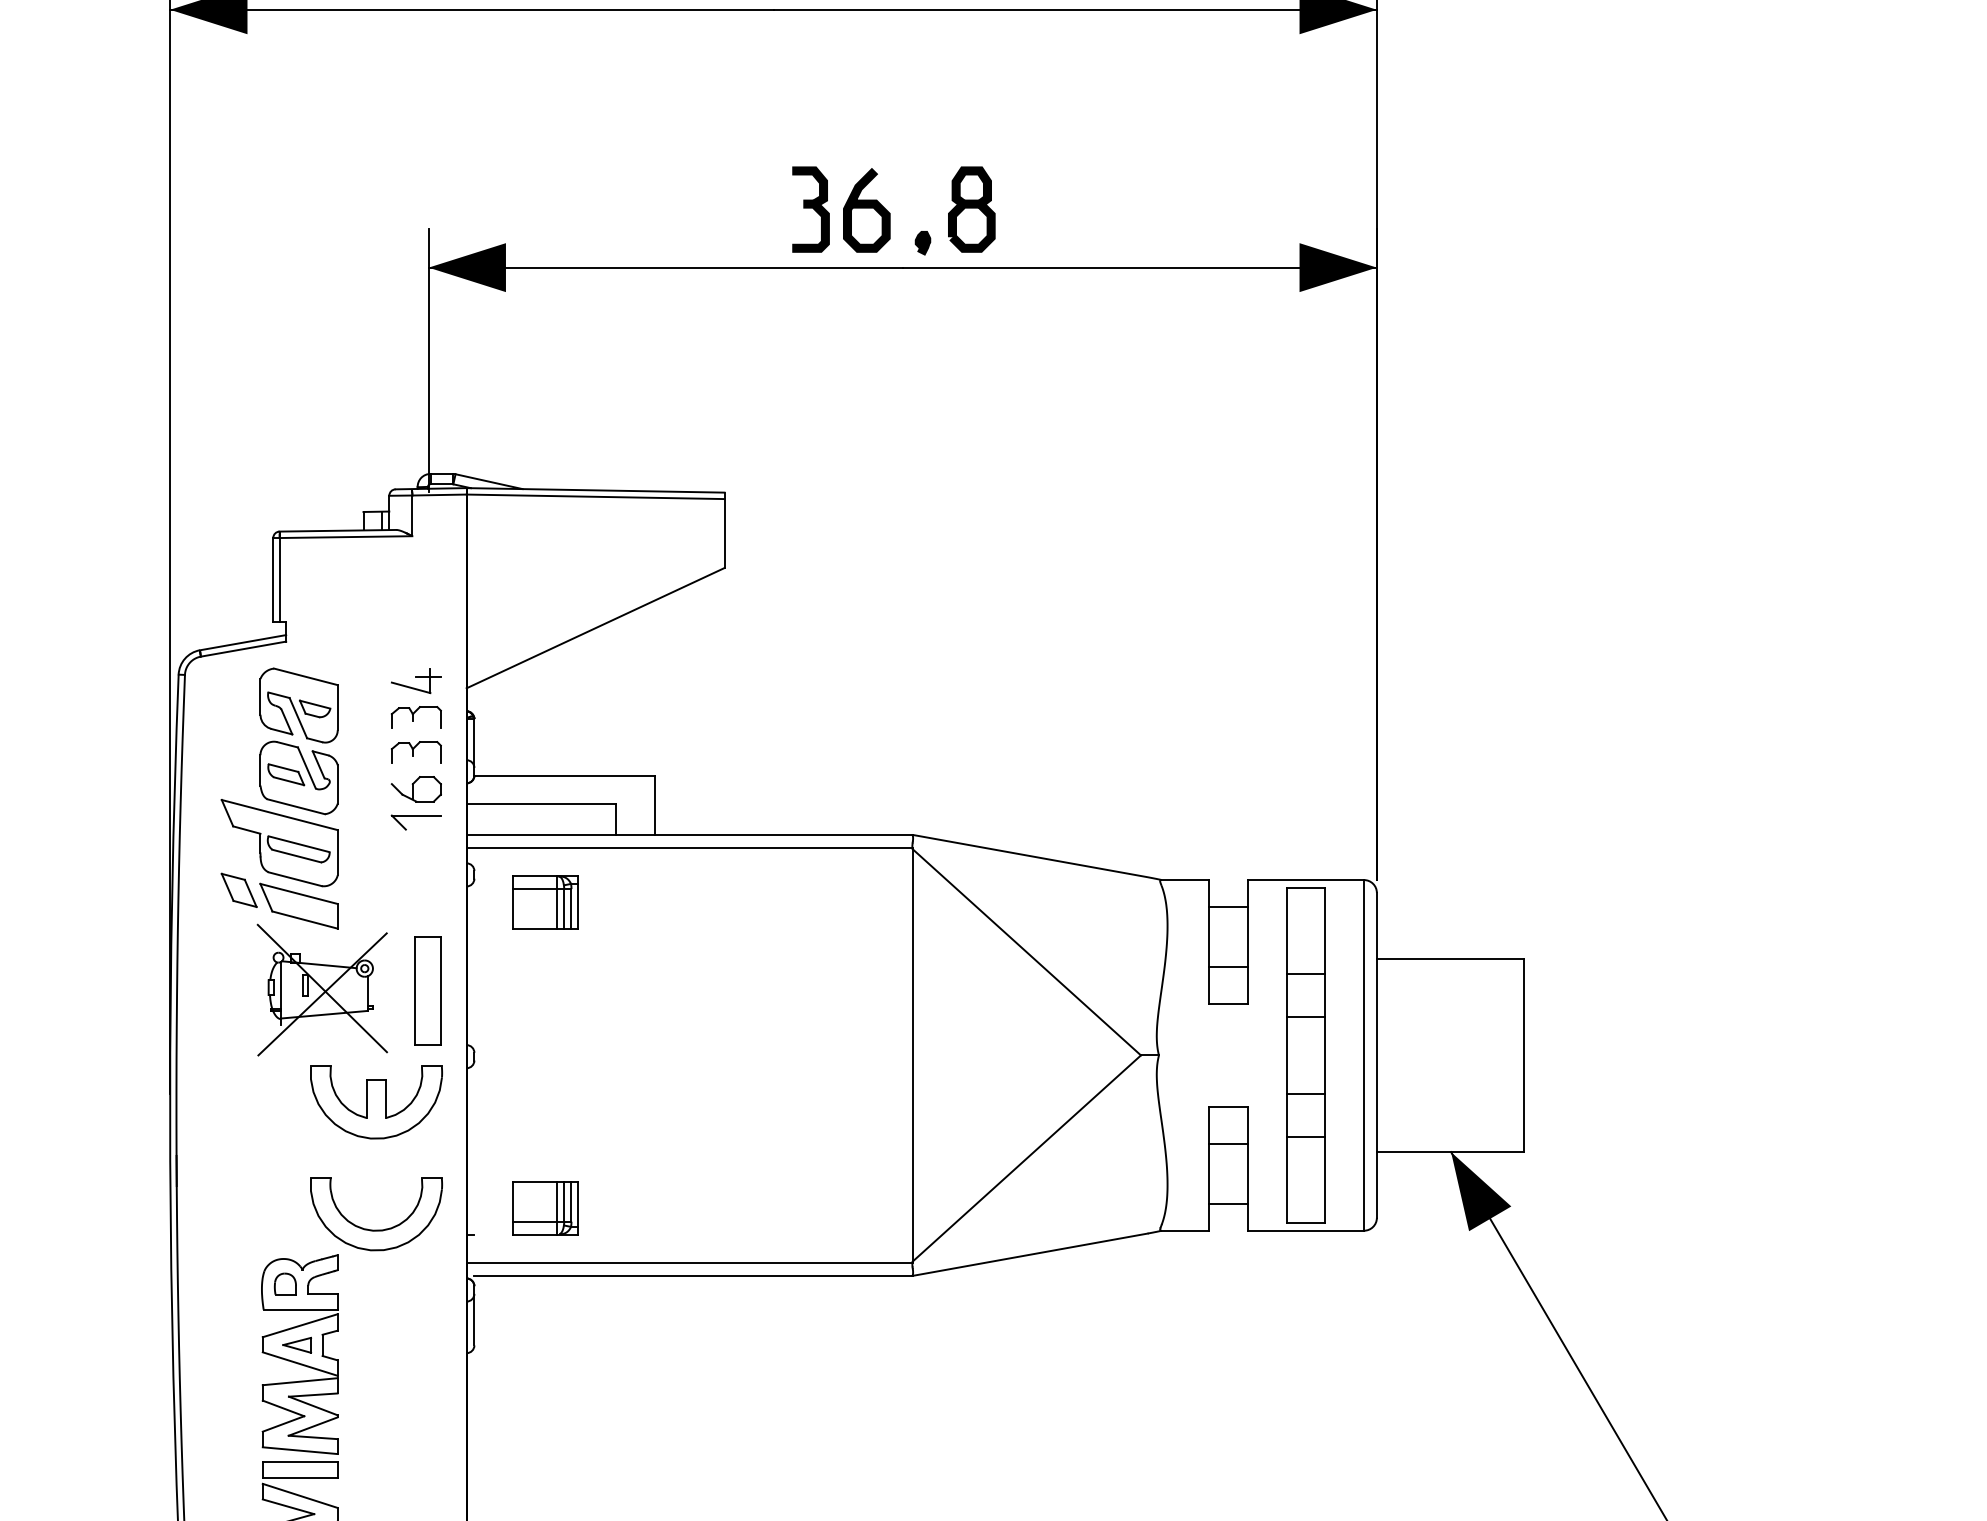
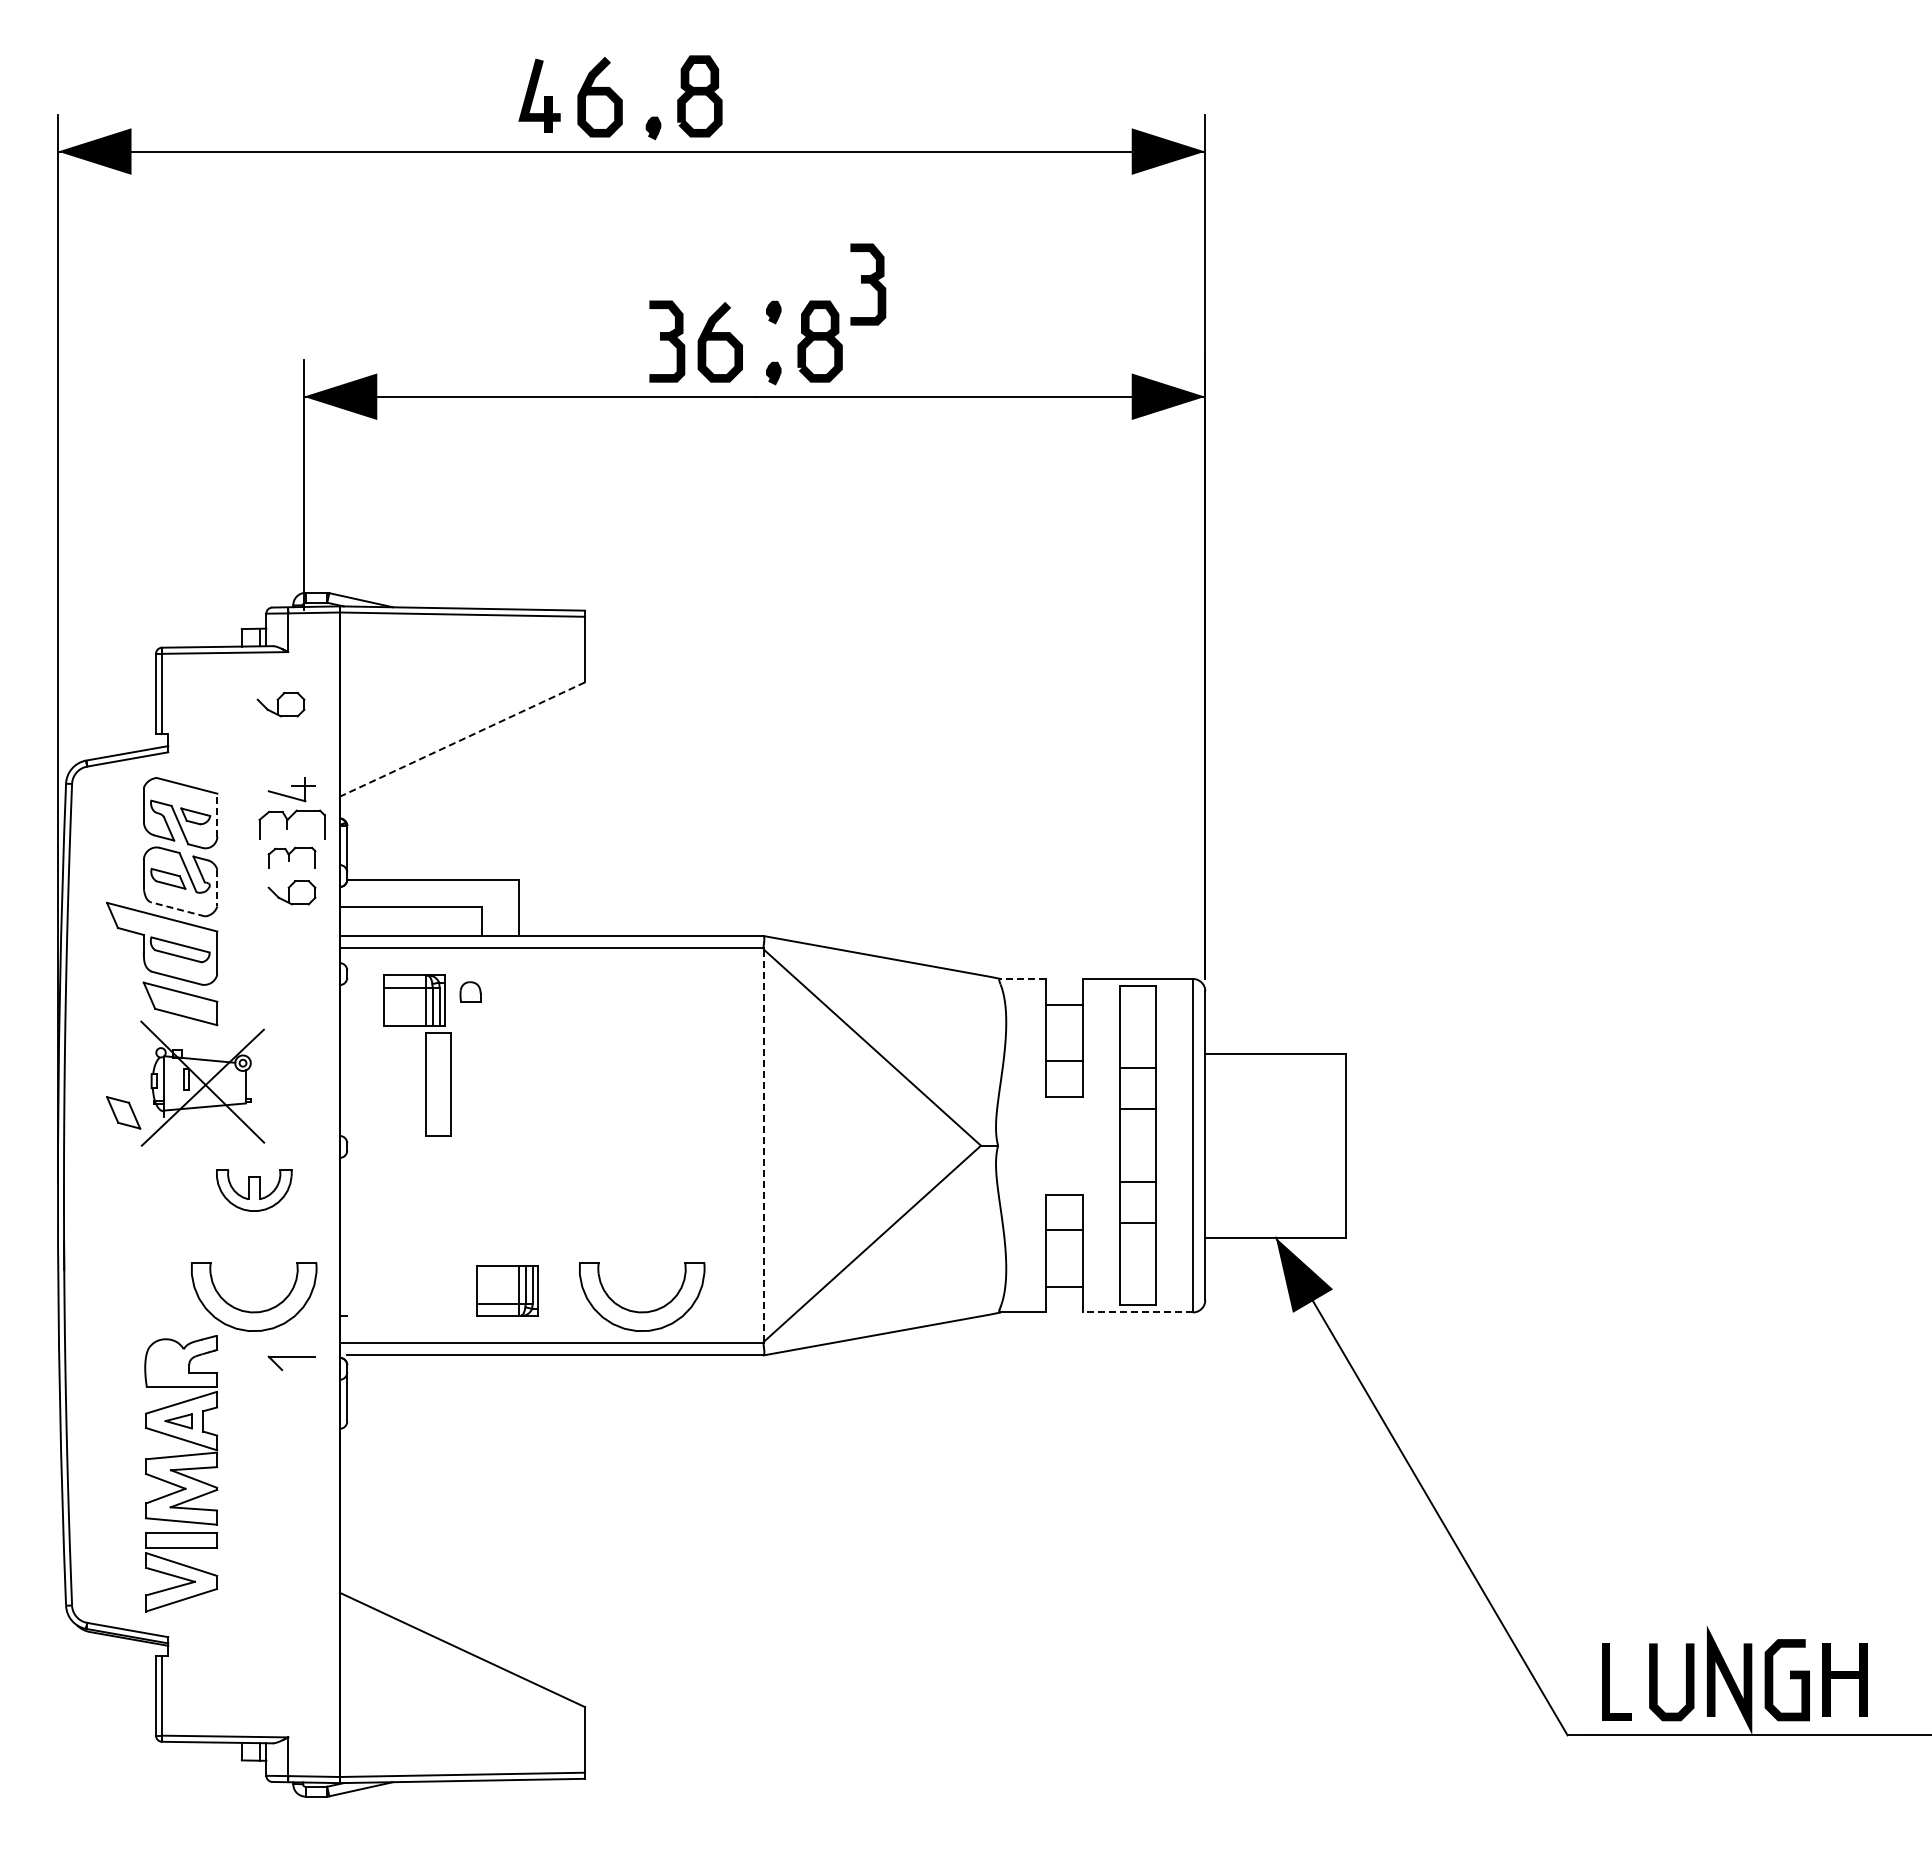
part: (1022, 149) -> (868, 284), added
part: (922, 179) -> (773, 312), added
part: (404, 591) -> (280, 704), added
line: (595, 628) -> (462, 739), solid -> dashed
line: (337, 707) -> (217, 814), solid -> dashed
part: (415, 717) -> (291, 824), size x1.4
line: (337, 784) -> (217, 888), solid -> dashed
line: (295, 806) -> (177, 909), solid -> dashed
part: (415, 821) -> (291, 1362), moved
line: (1185, 880) -> (1023, 979), solid -> dashed
part: (239, 890) -> (123, 1112), moved
part: (427, 991) -> (438, 1084), moved
line: (913, 1055) -> (764, 1145), solid -> dashed
part: (376, 1102) -> (254, 1190), size x0.6
part: (545, 1207) -> (507, 1290), moved
part: (784, 1229) -> (642, 1311), added
line: (1305, 1230) -> (1137, 1312), solid -> dashed
part: (285, 1283) -> (470, 991), moved

